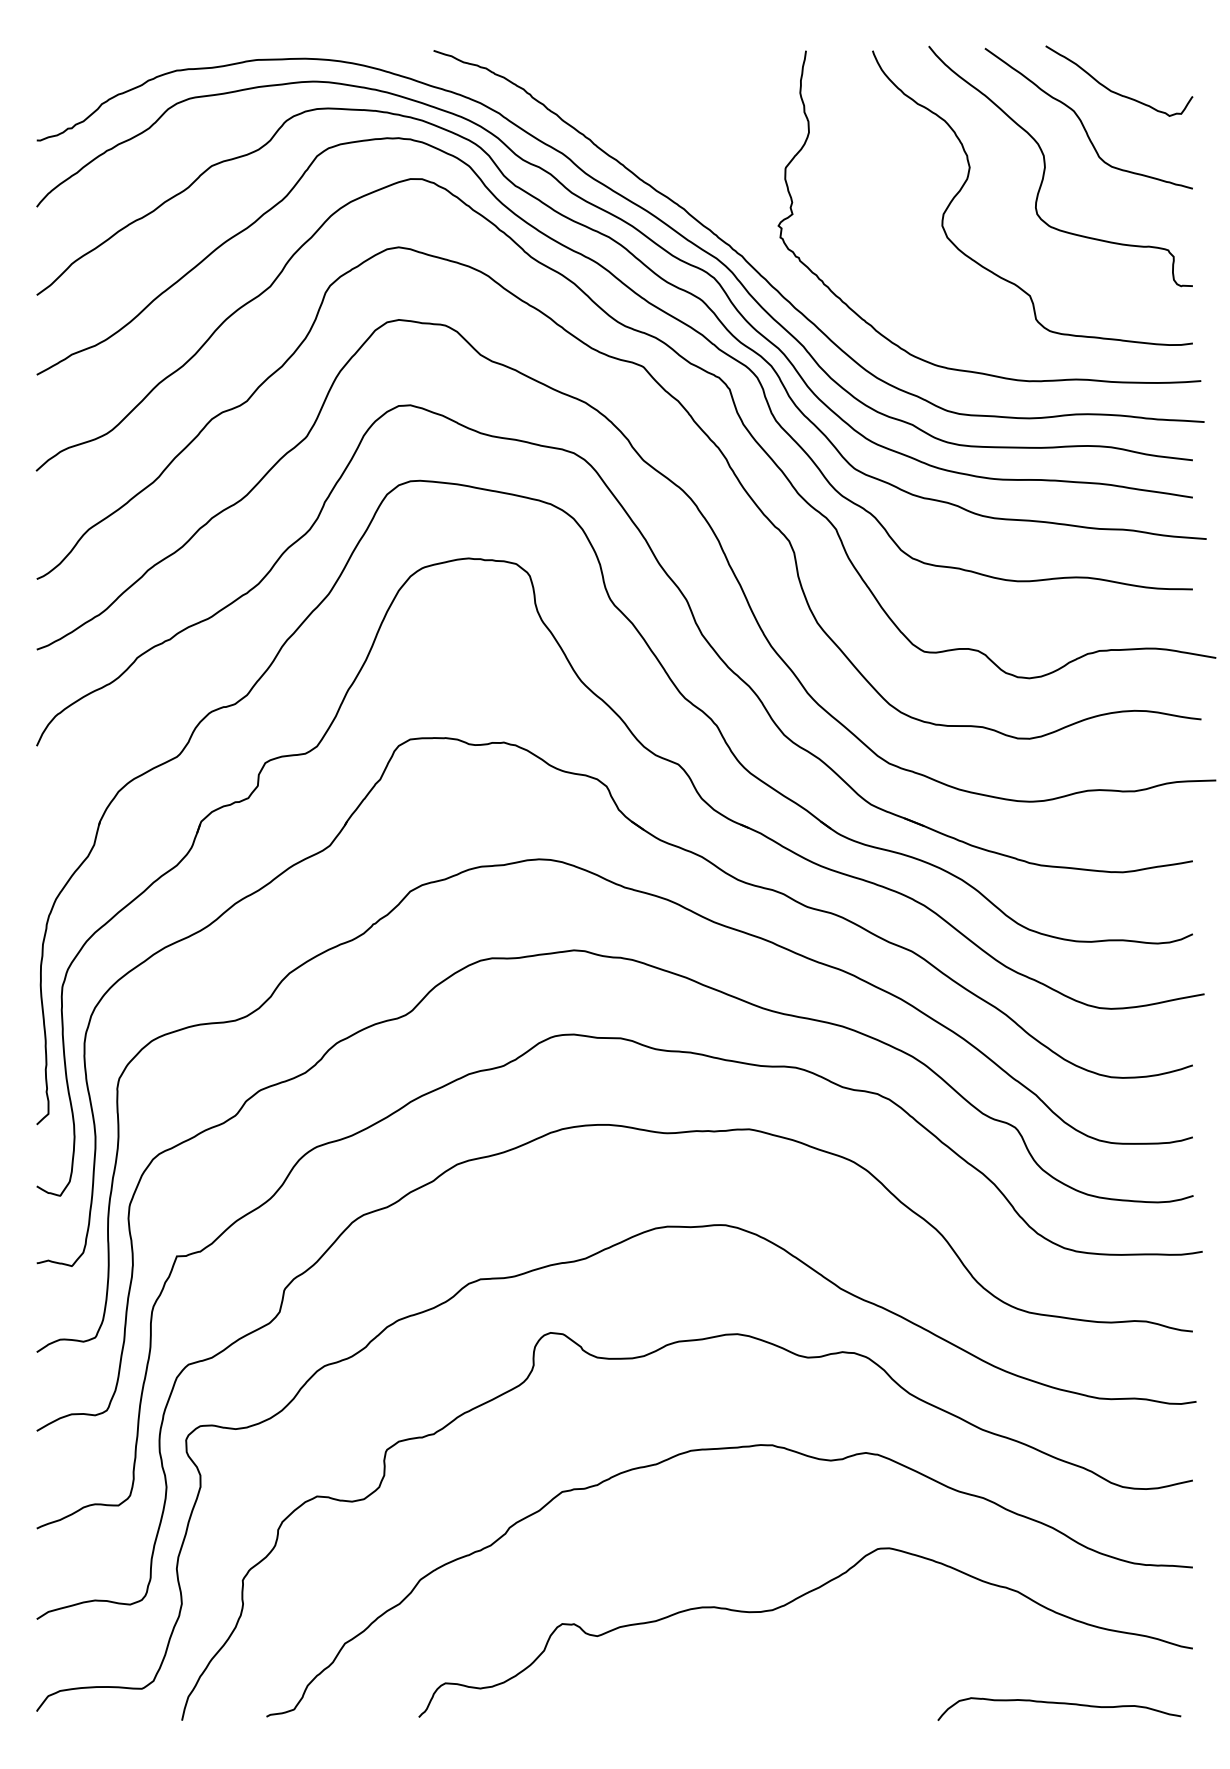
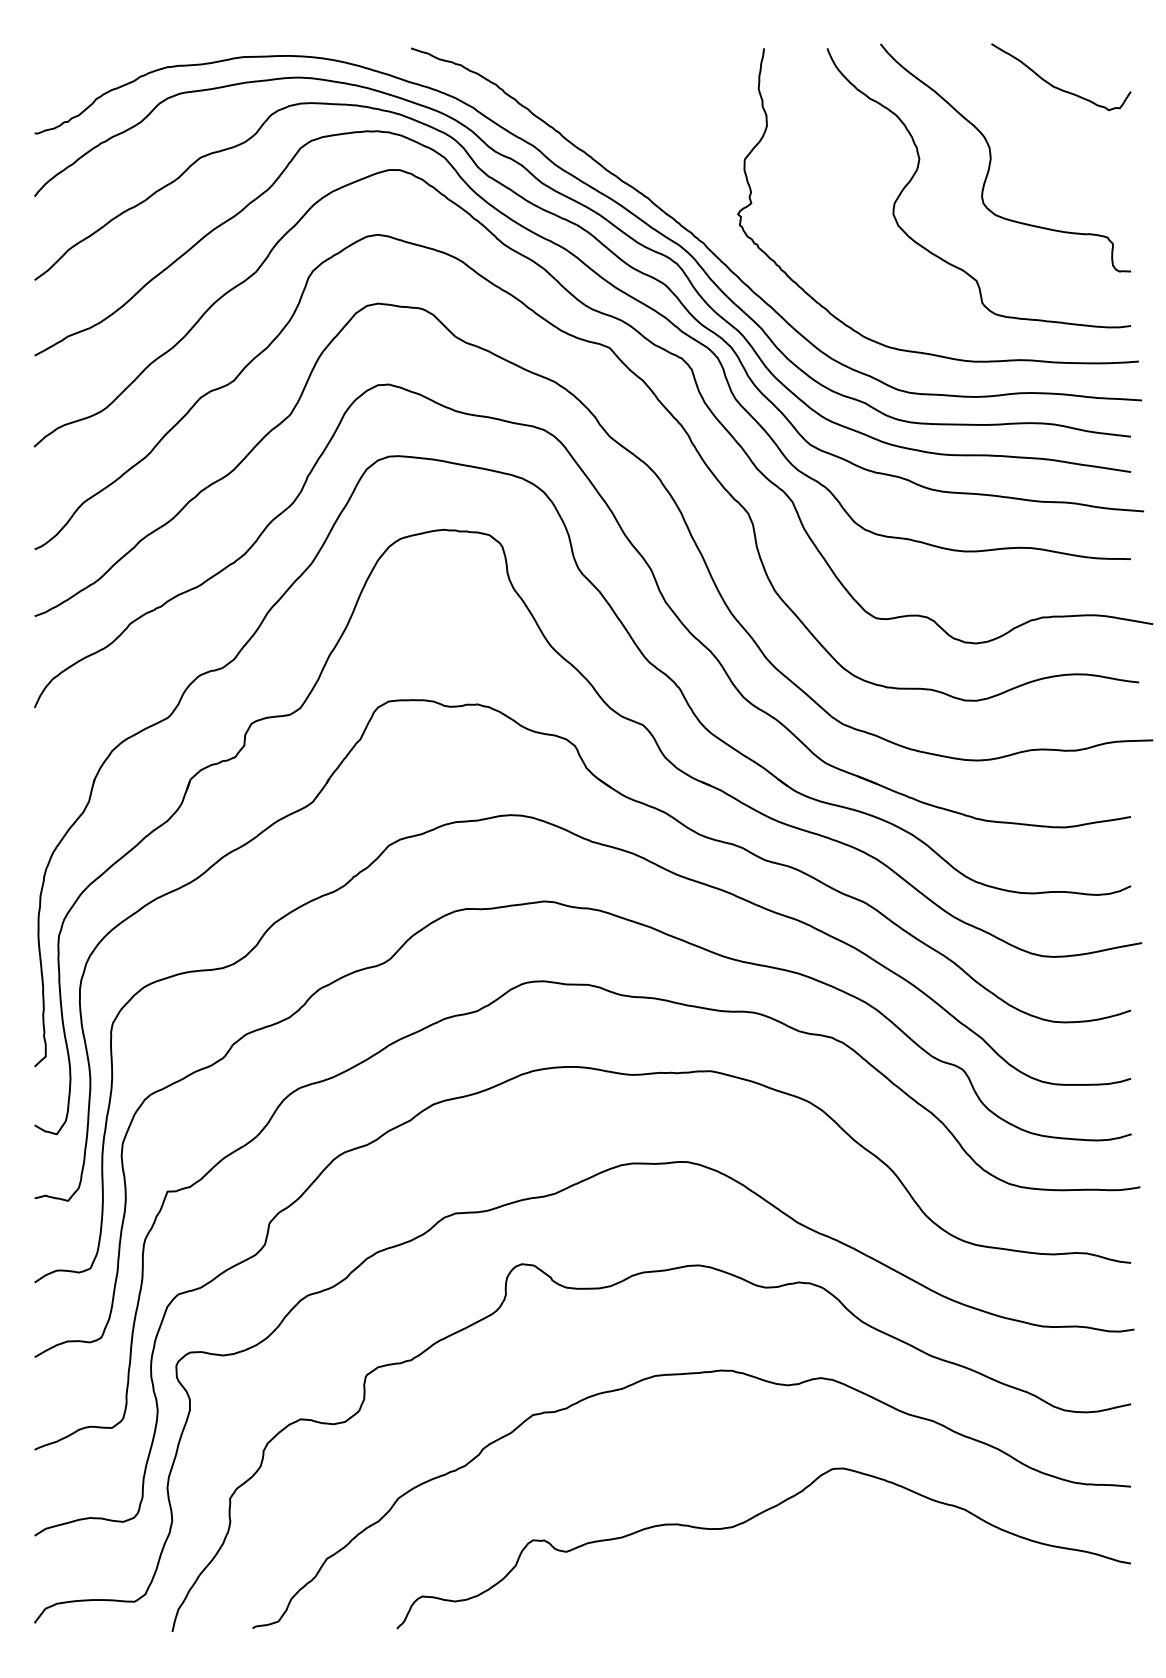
curve: (1082, 122) -> (1026, 116), removed
curve: (1058, 1704) -> (1003, 1616), removed

